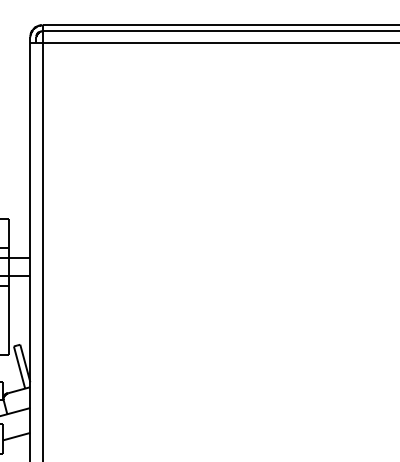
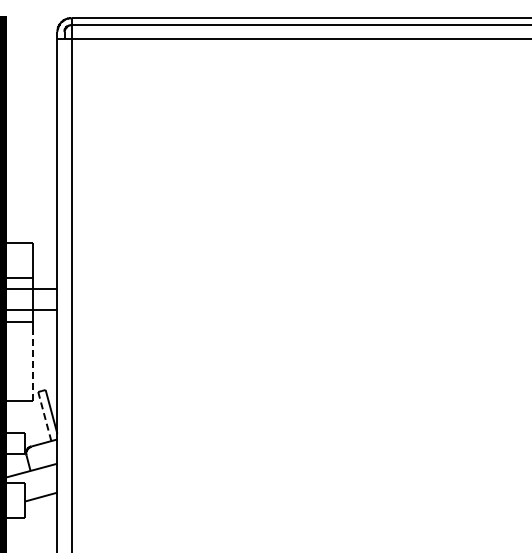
line: (8, 323) -> (32, 365), solid -> dashed
line: (19, 367) -> (44, 416), solid -> dashed

